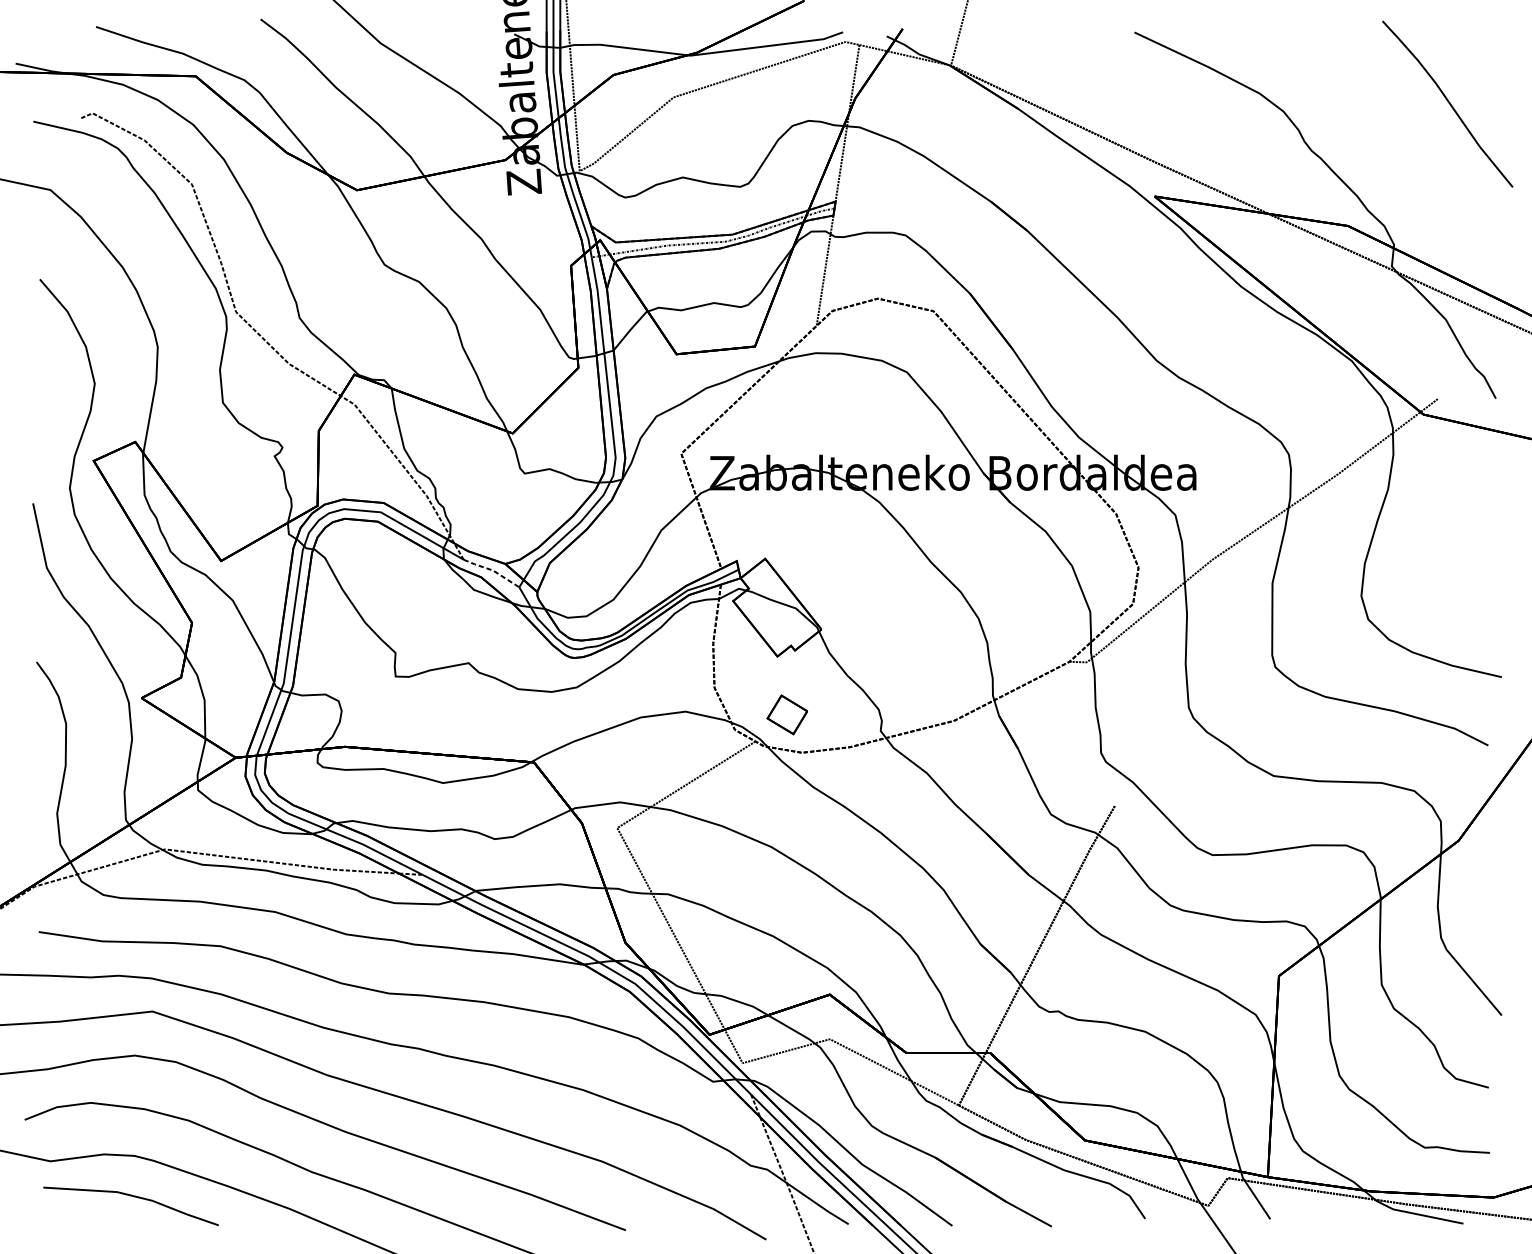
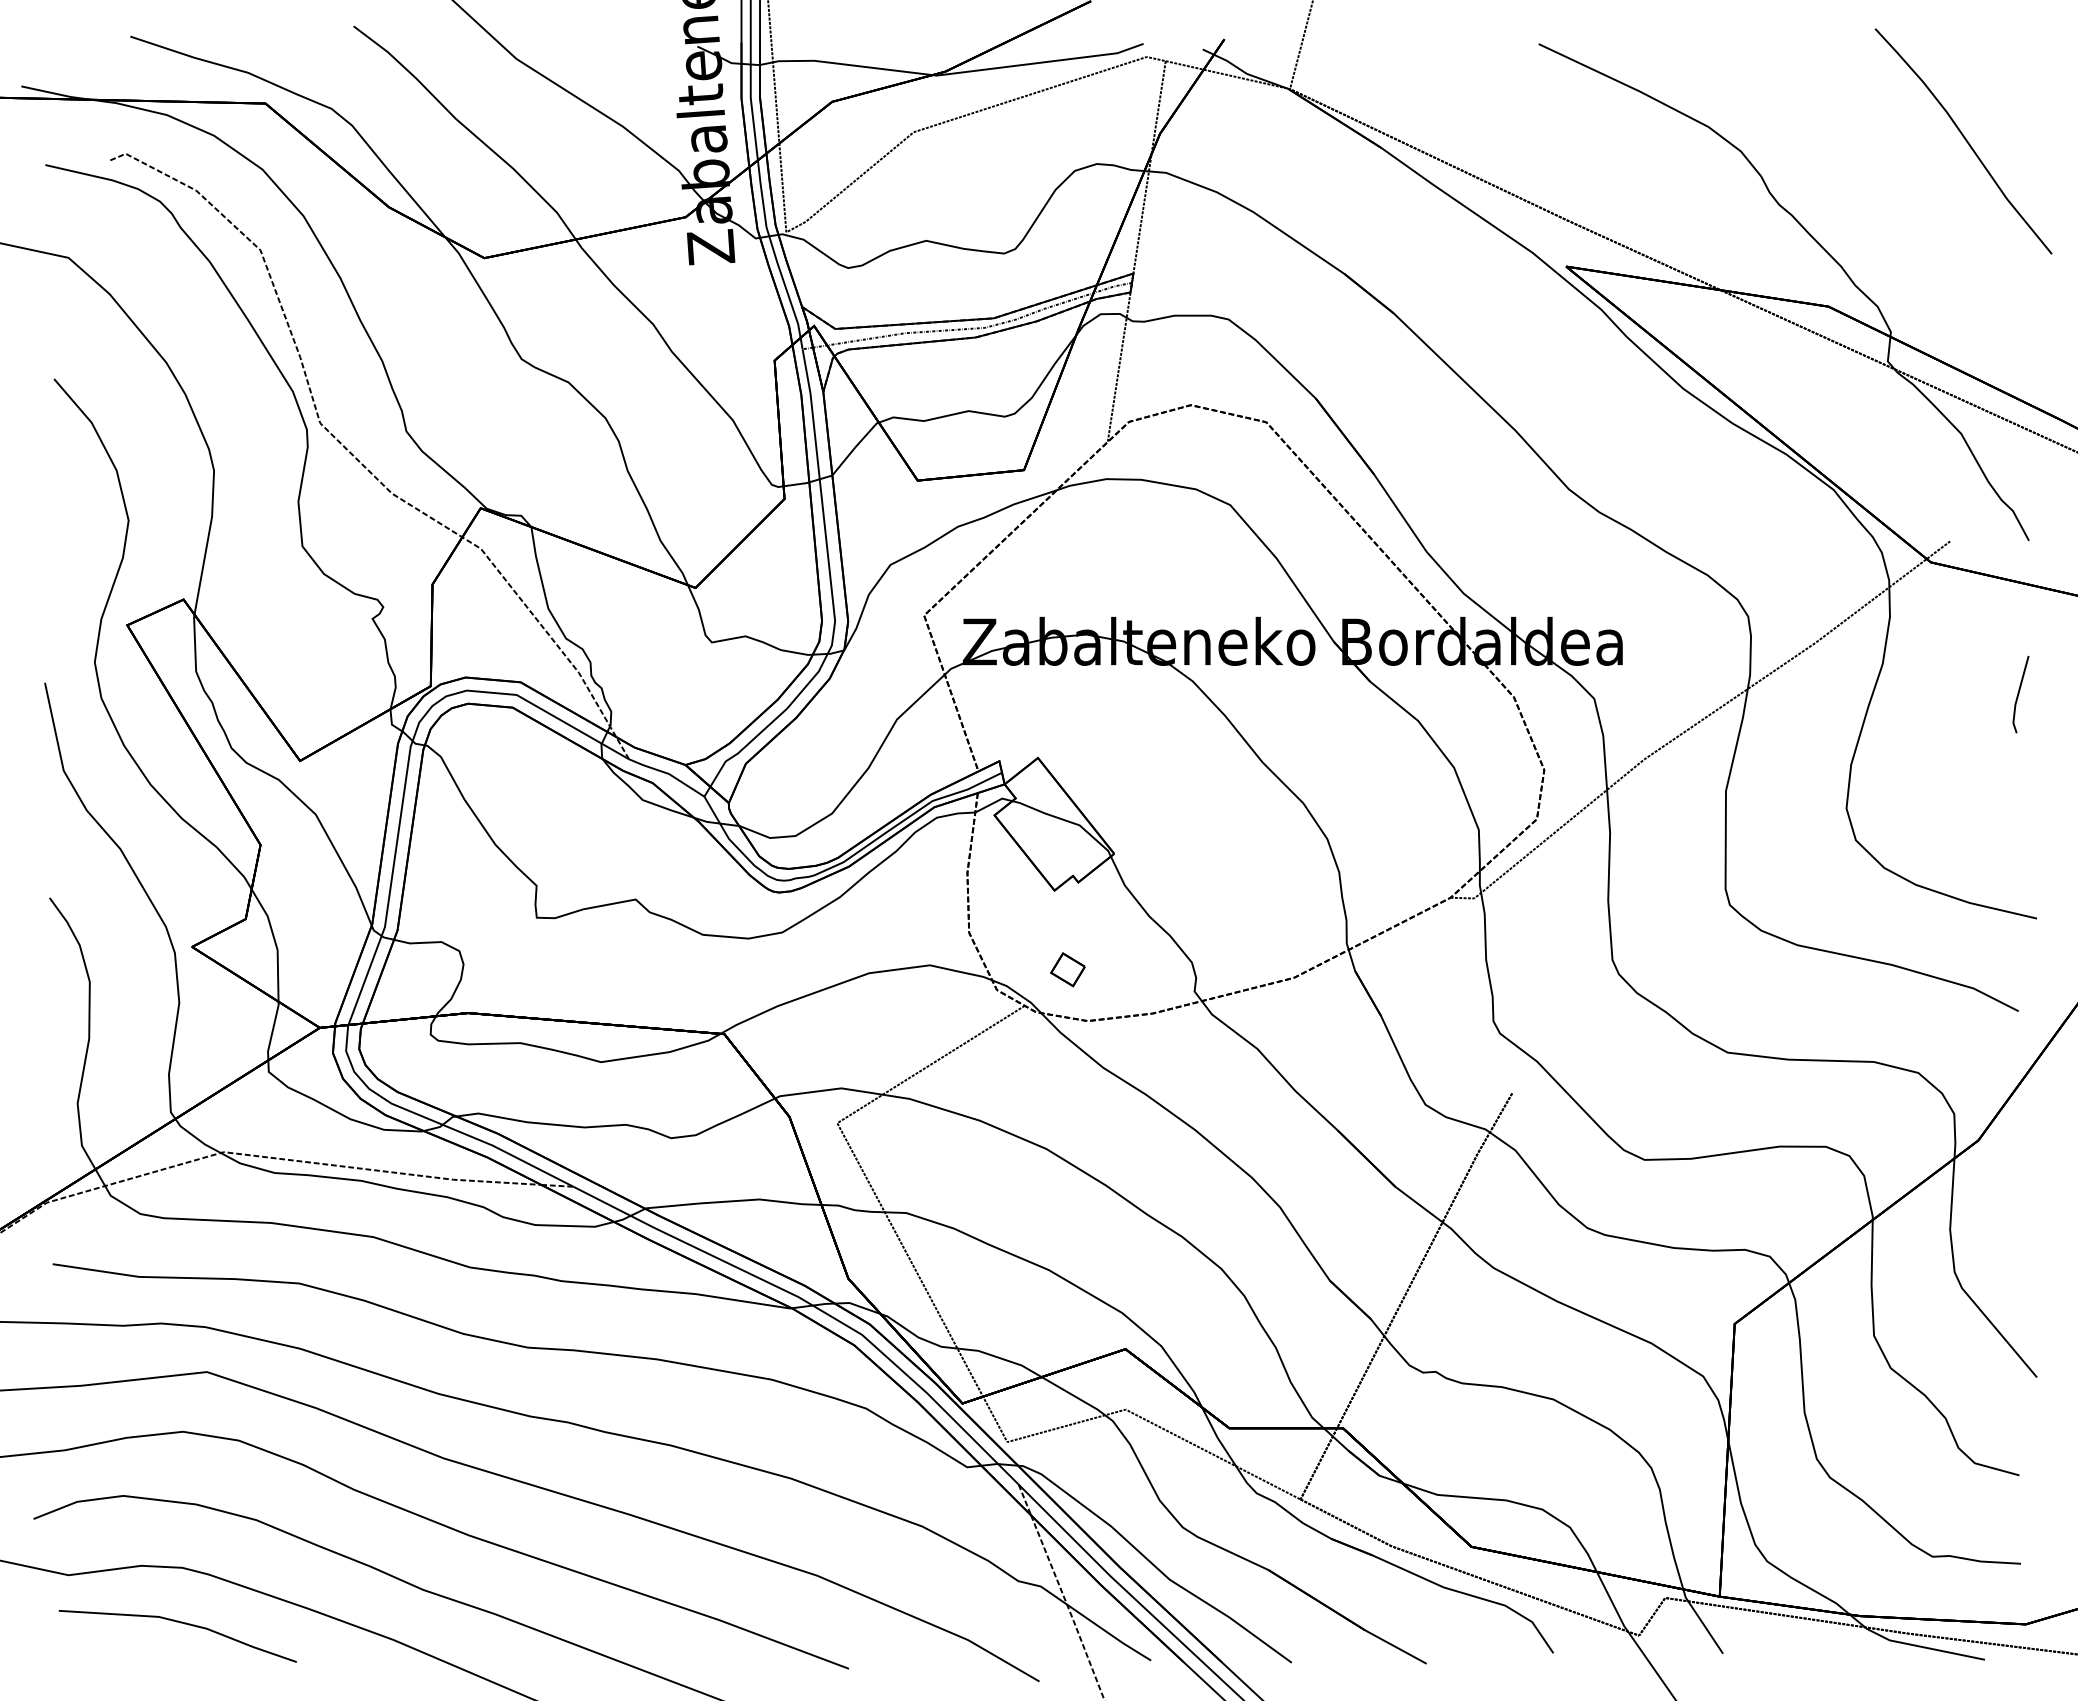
line: (1488, 511) -> (2019, 694), added
line: (493, 570) -> (669, 774), dashed -> solid
part: (787, 714) -> (1067, 969), size x0.62

